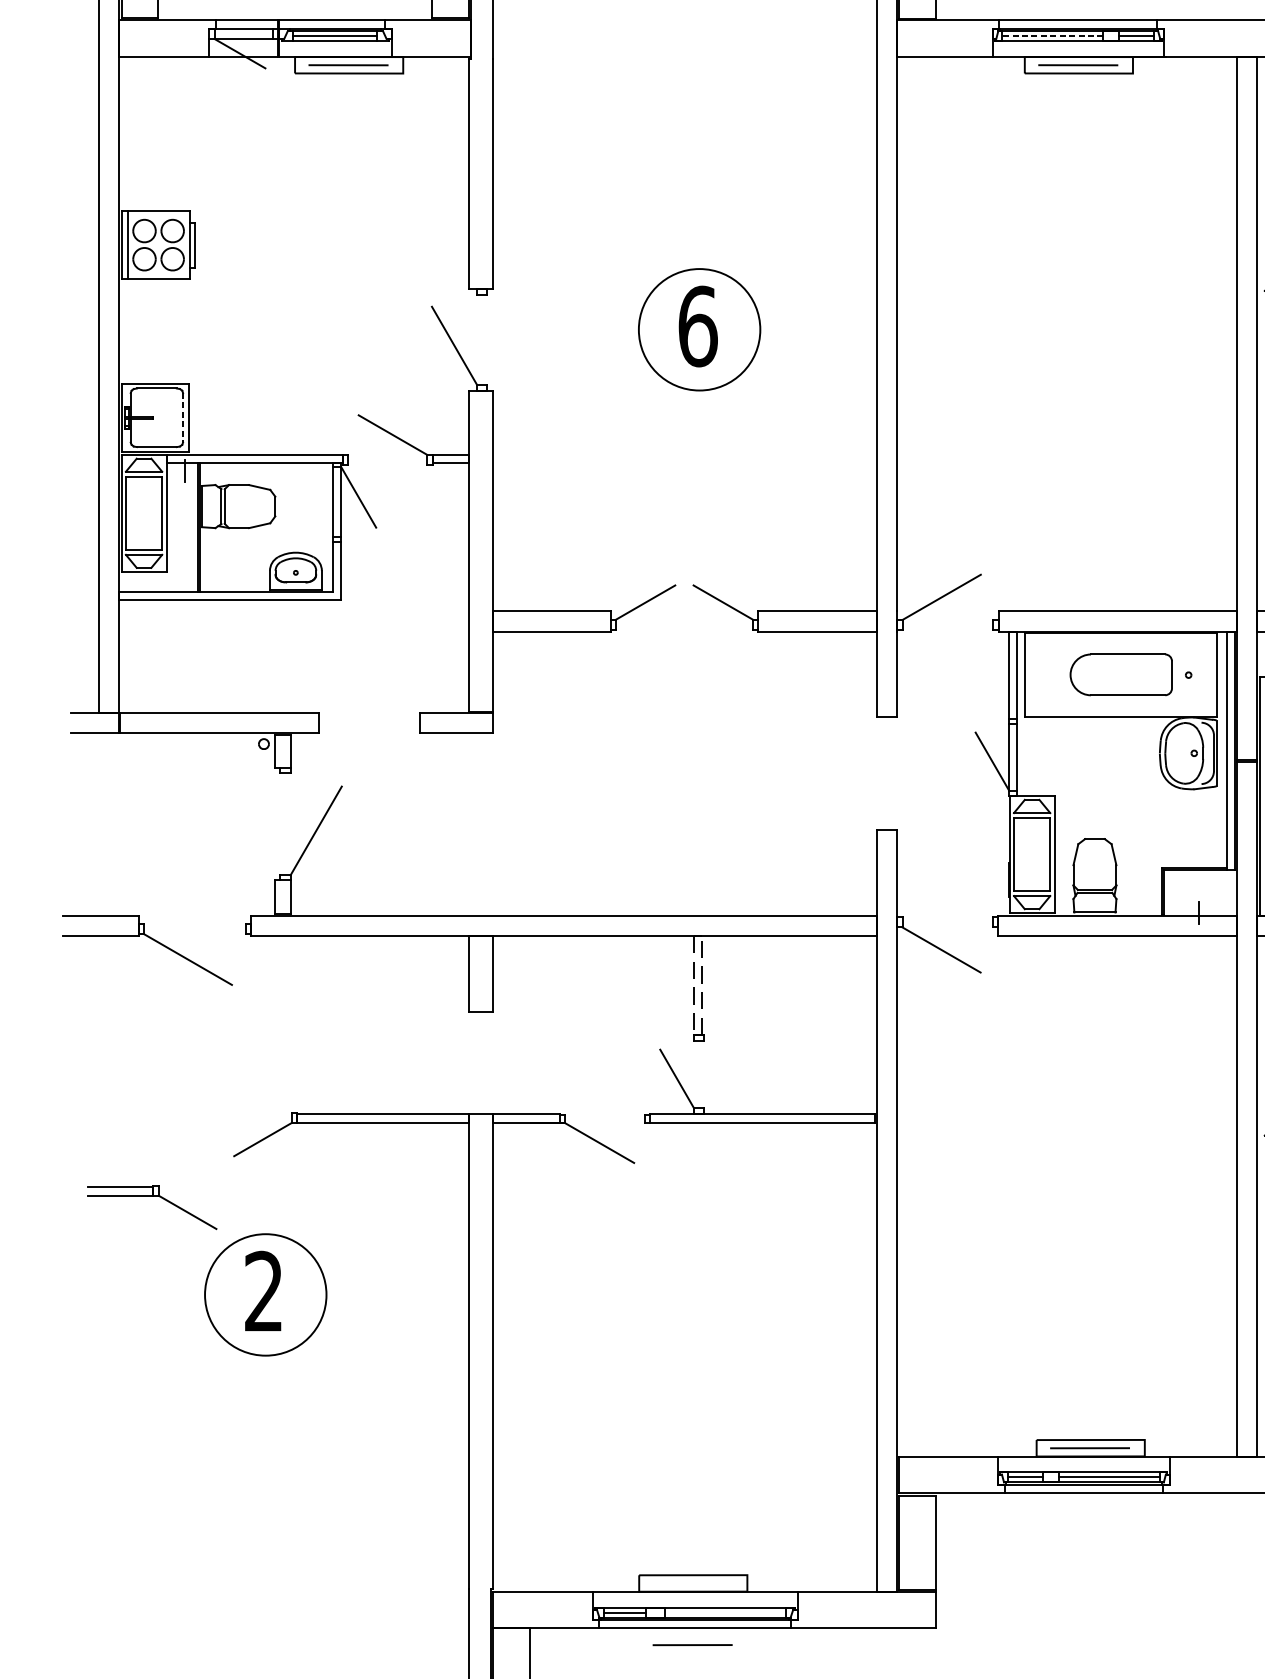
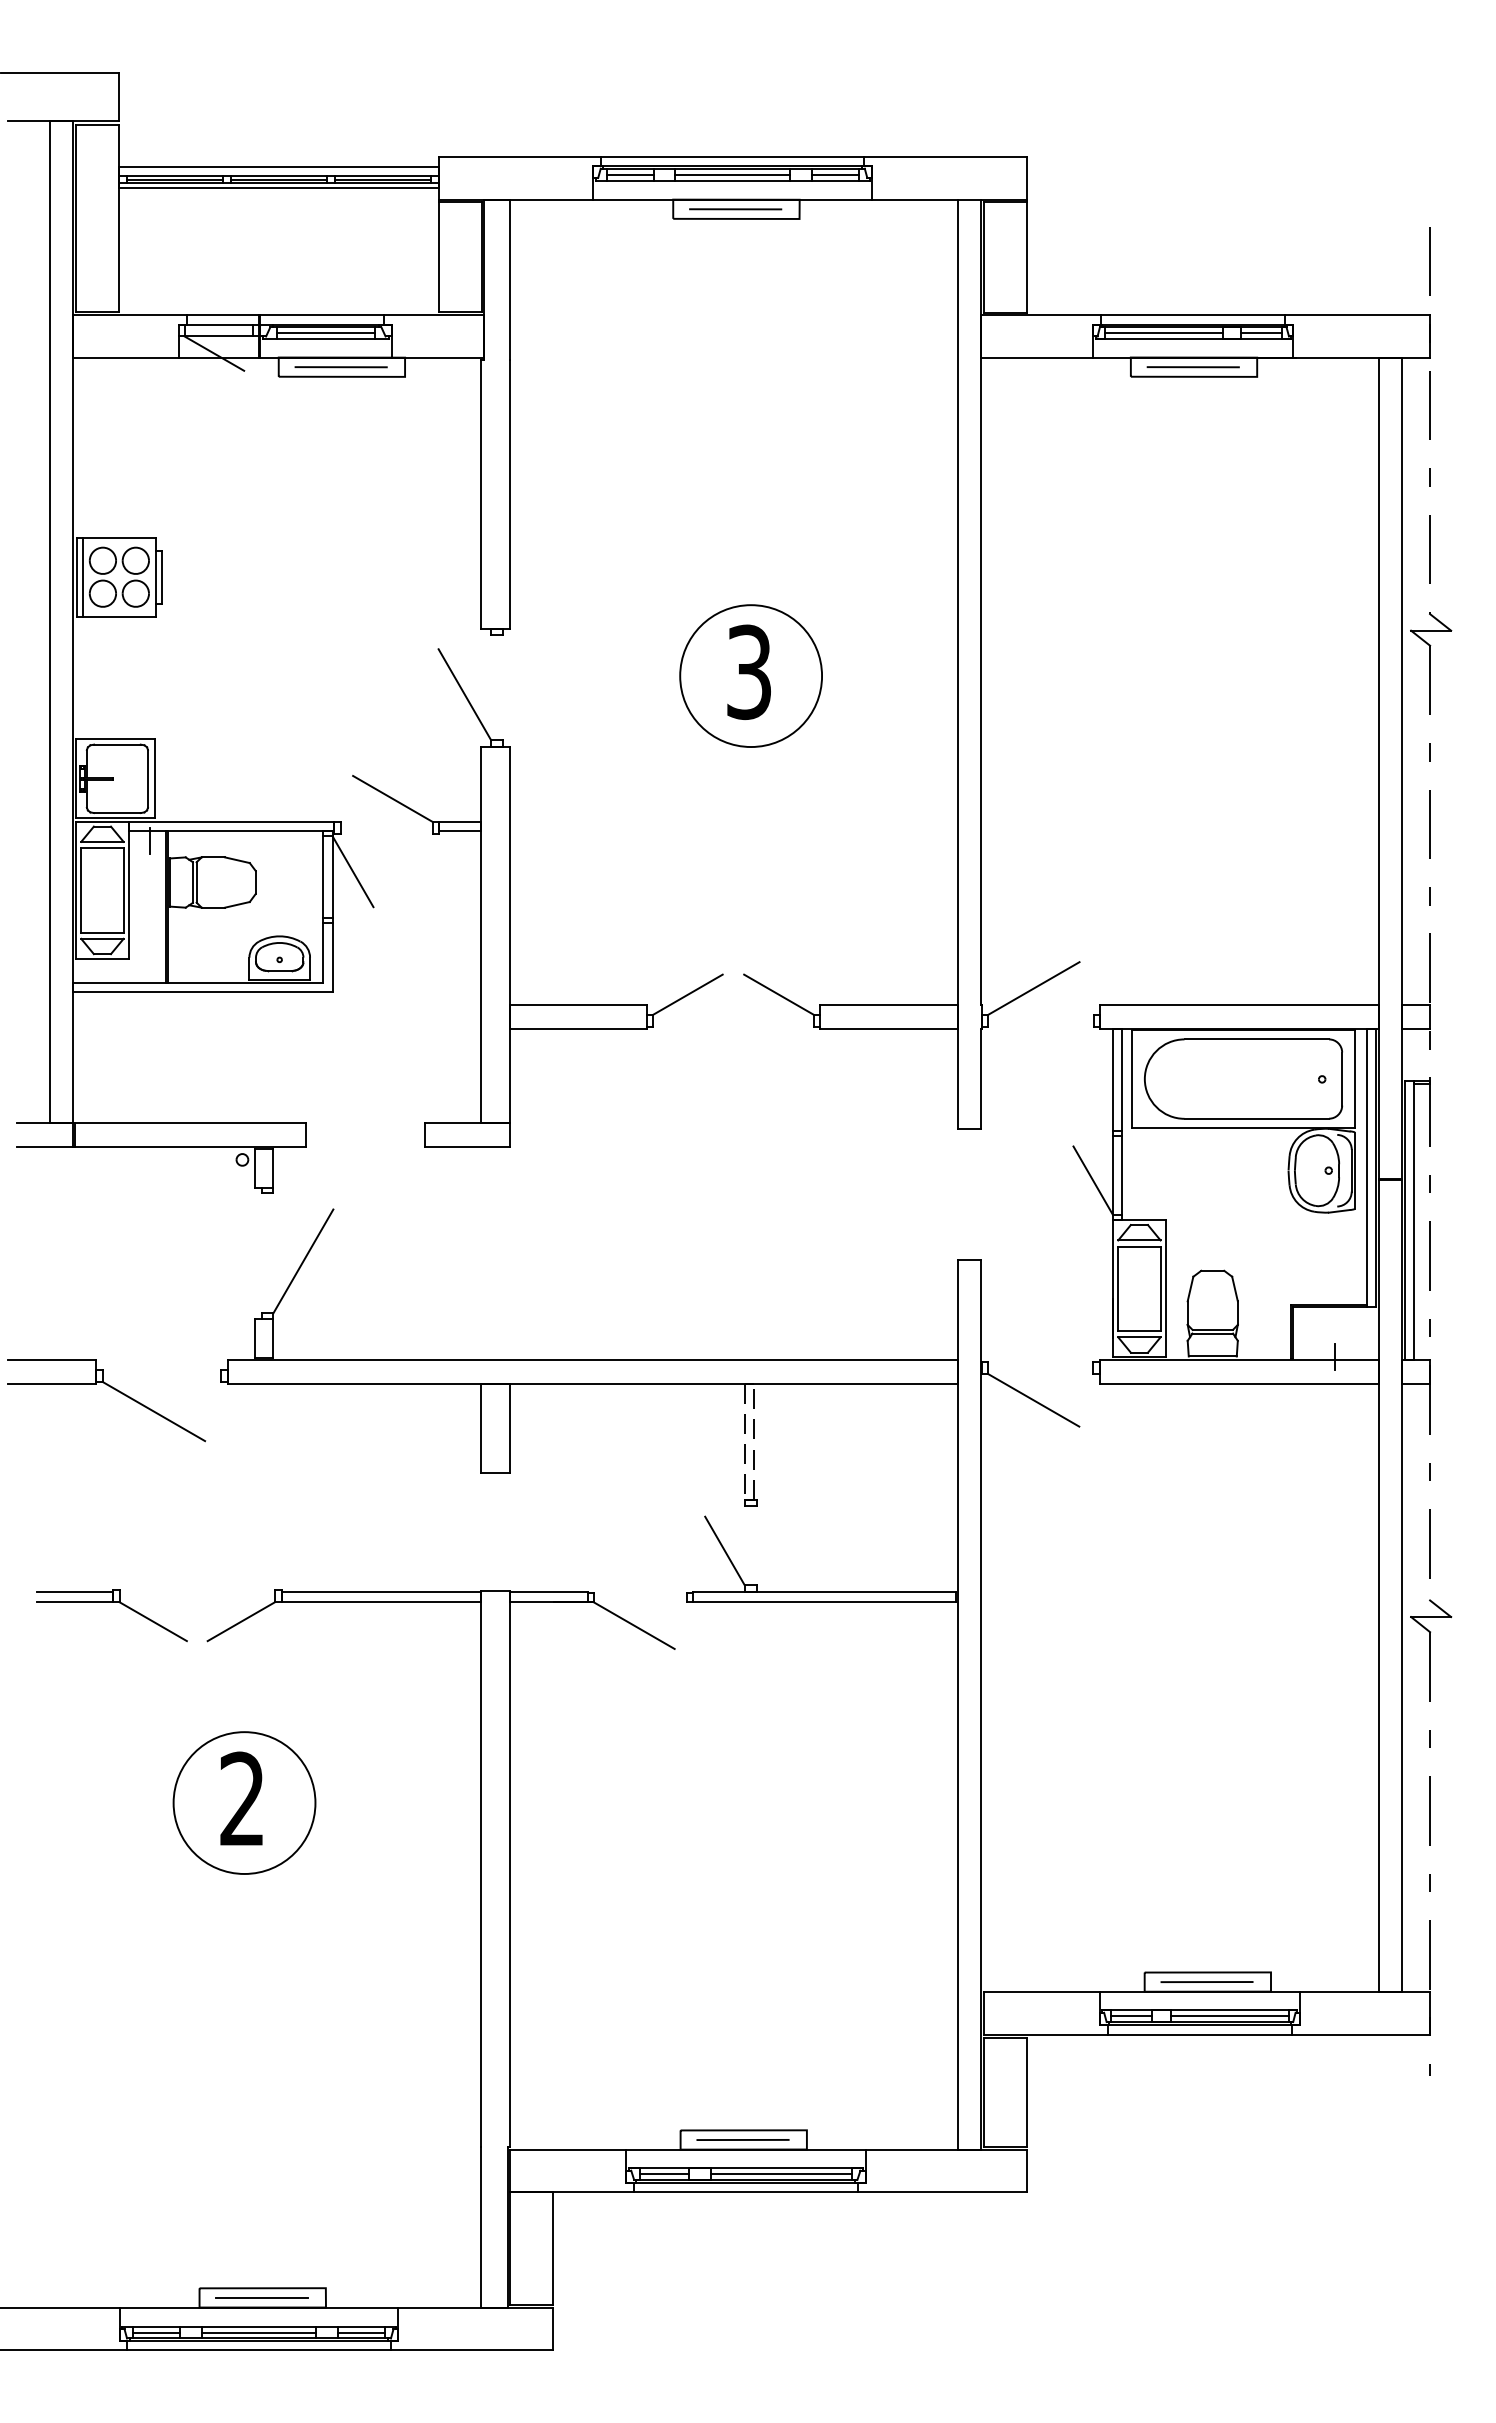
line: (1052, 36) -> (1163, 333), dashed -> solid
text: (698, 326) -> (749, 672), 6 -> 3
line: (182, 417) -> (147, 778), dashed -> solid
part: (1121, 674) -> (1243, 1078), size x1.67
part: (151, 1195) -> (111, 1602), moved
line: (724, 1612) -> (780, 2173), added
line: (692, 1644) -> (742, 2139), moved

